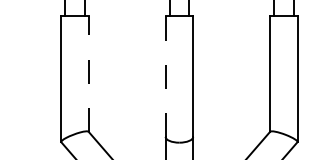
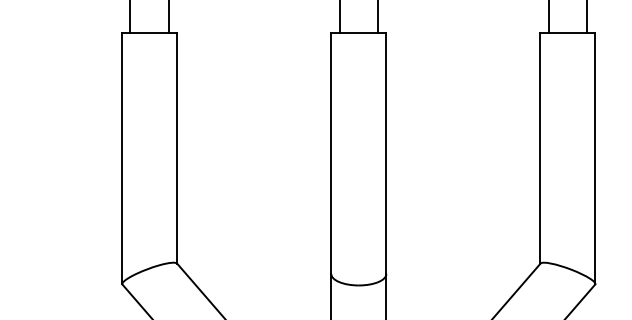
line: (88, 74) -> (176, 148), dashed -> solid
line: (165, 77) -> (331, 154), dashed -> solid

